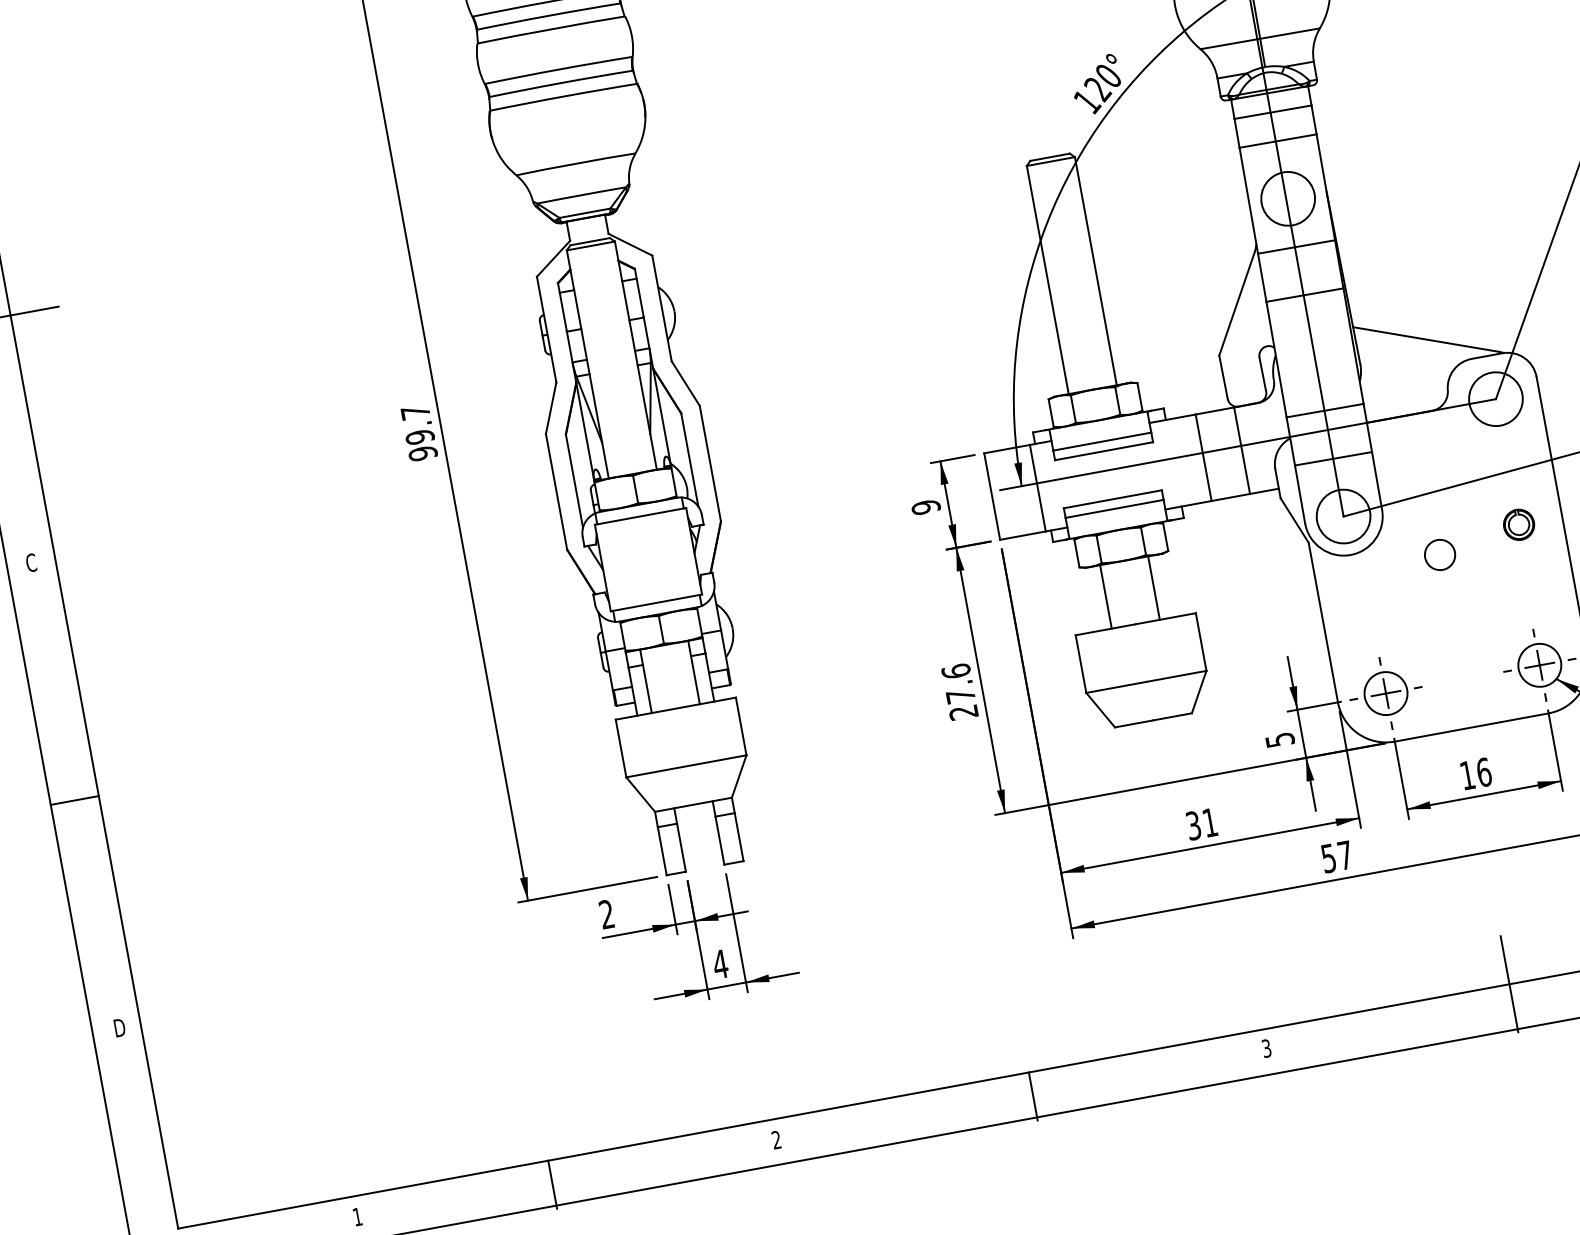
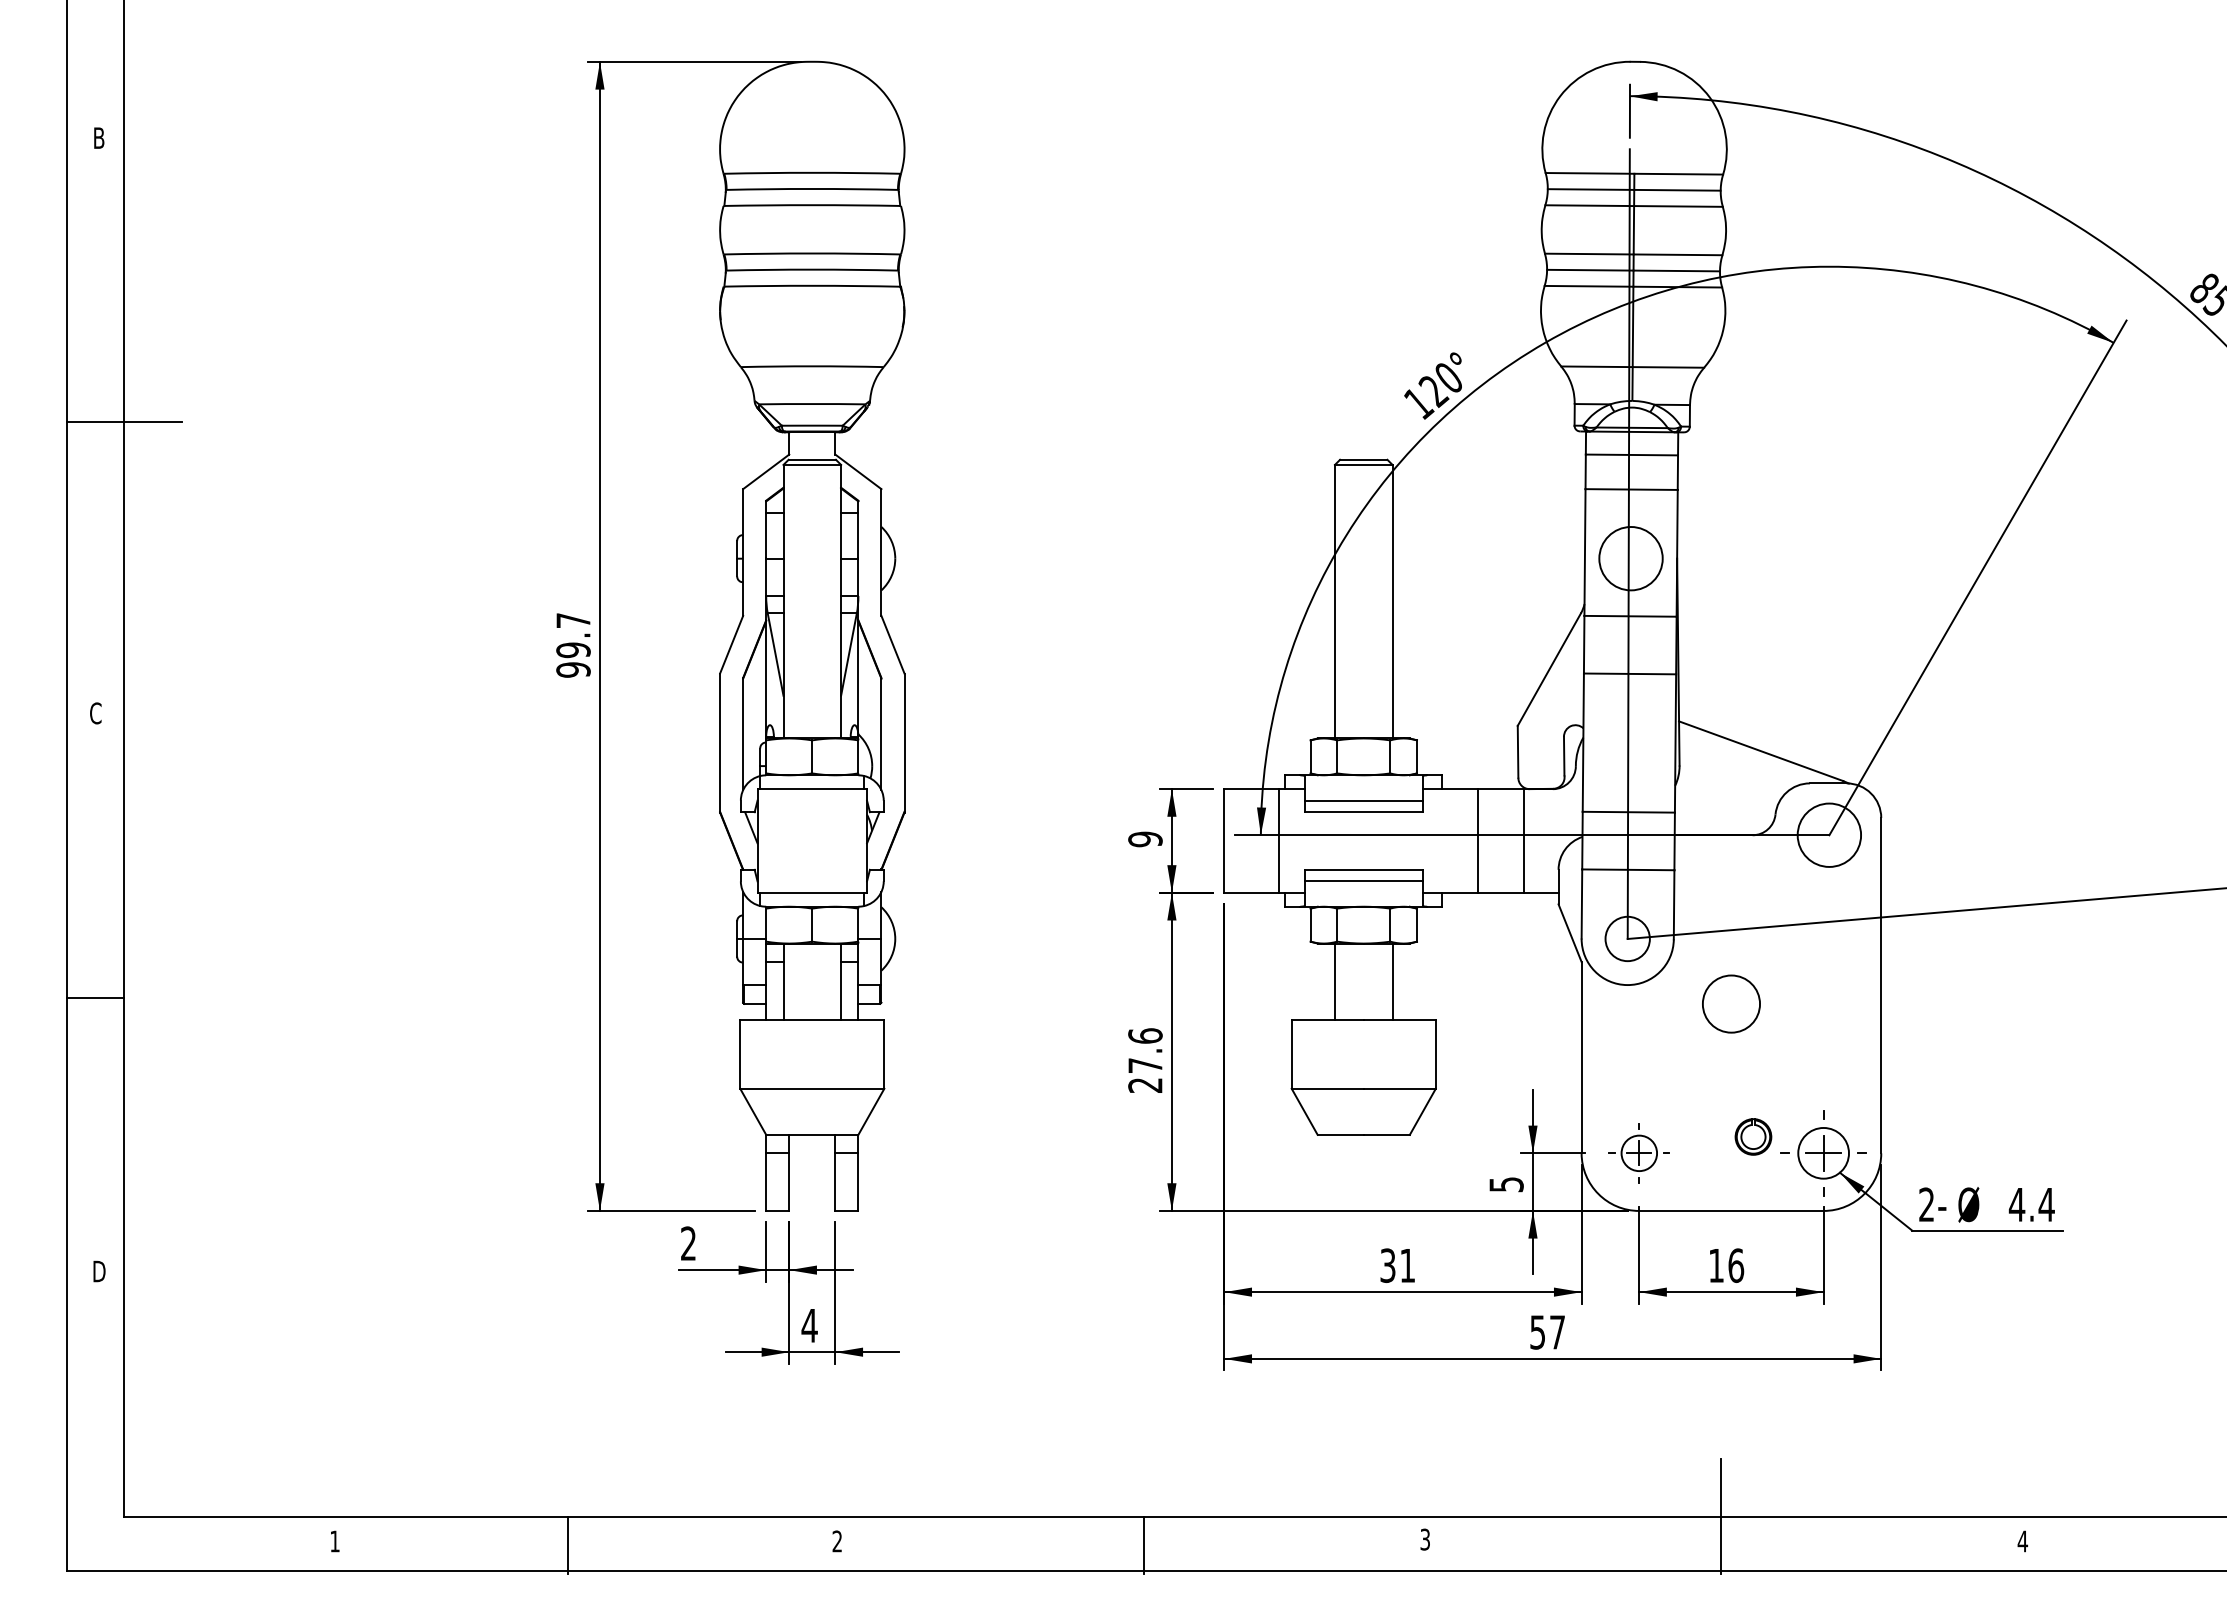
circle: (1343, 516) -> (1627, 938), size x0.7
part: (1519, 524) -> (1753, 1136), moved
circle: (1440, 554) -> (1731, 1003), size x1.6
part: (1386, 693) -> (1639, 1153), size x0.7

